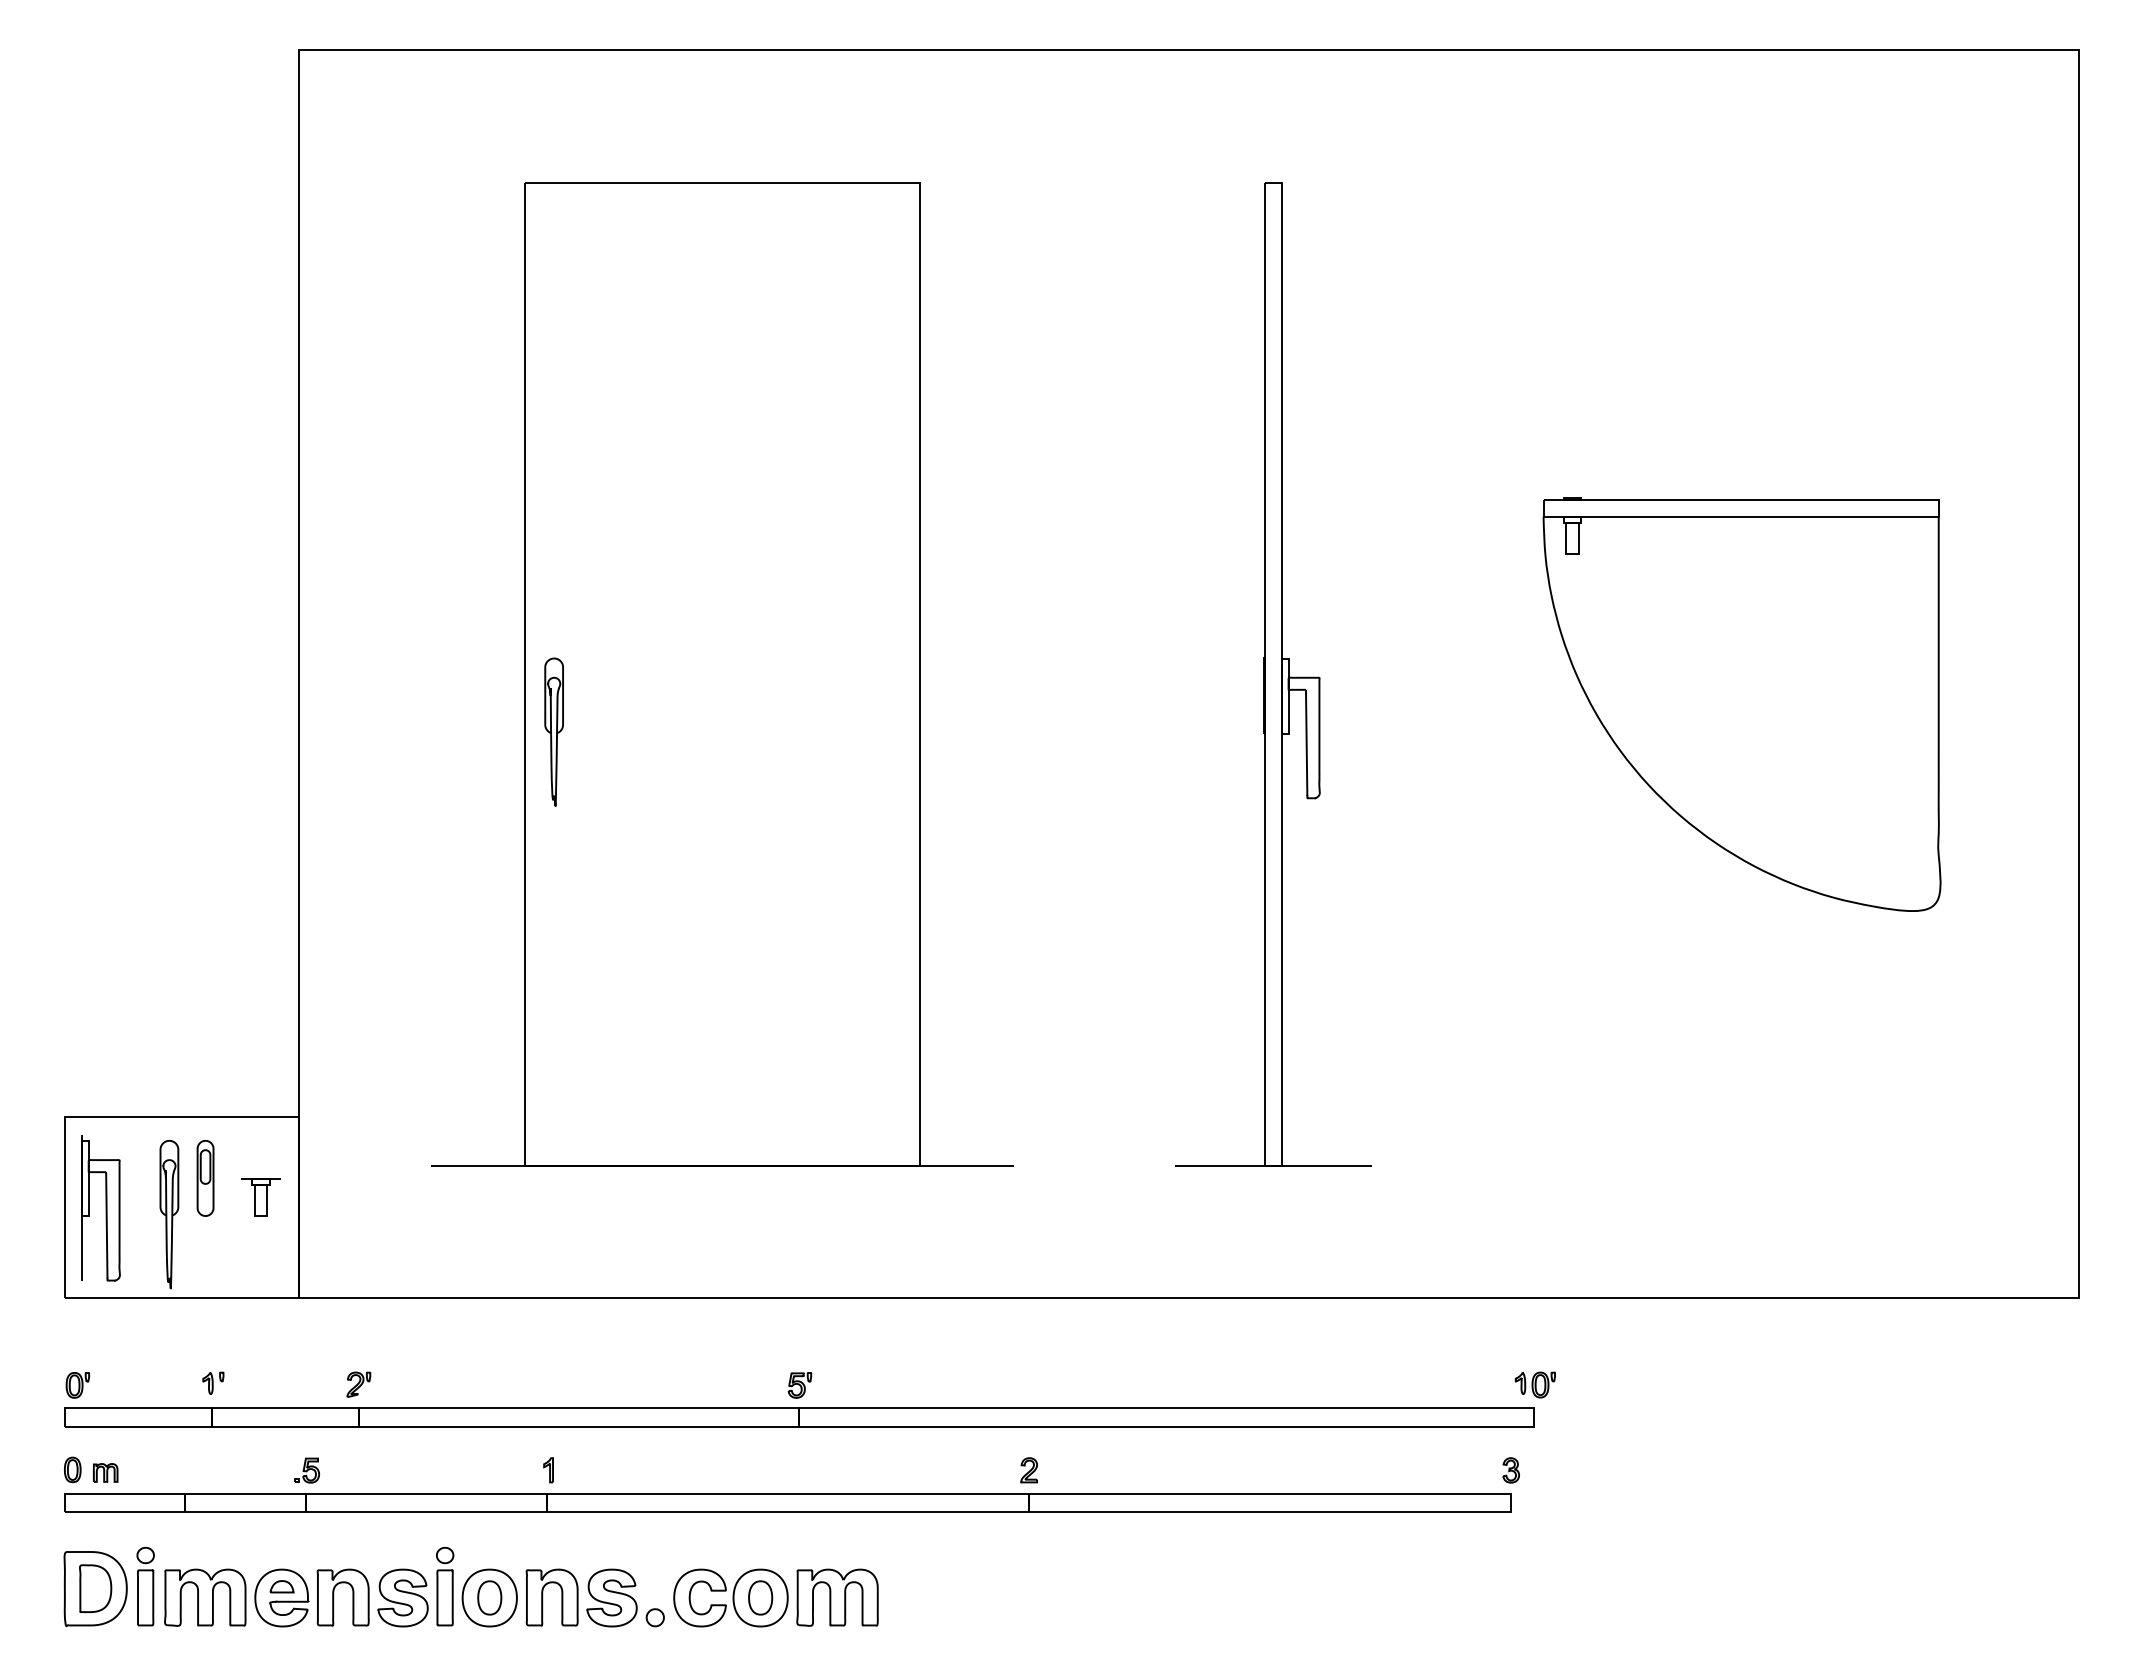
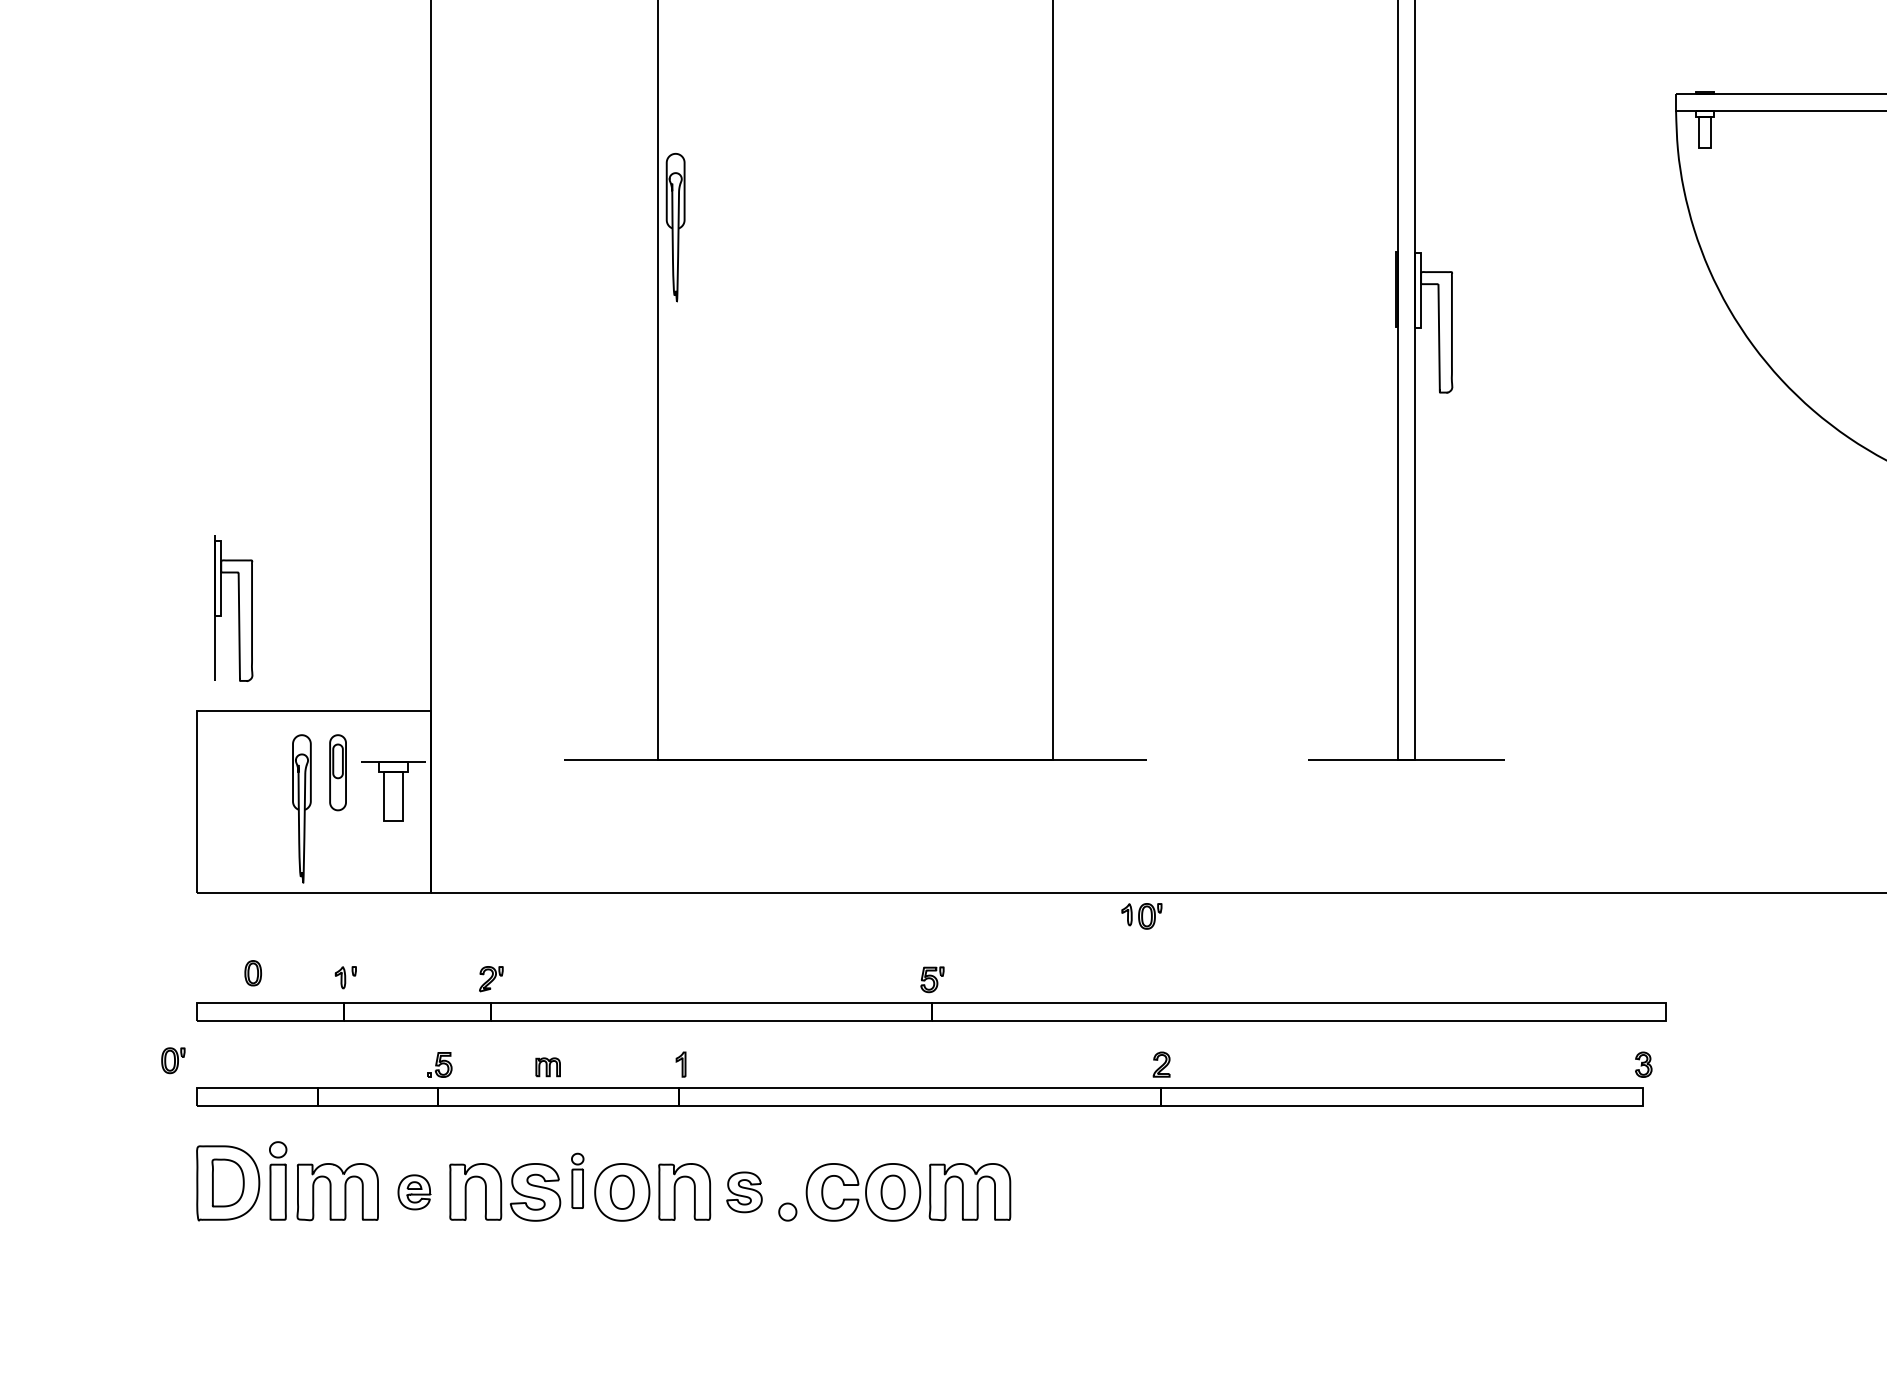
part: (553, 731) -> (675, 226), moved
part: (260, 1197) -> (393, 791), size x1.6
part: (100, 1208) -> (233, 608), moved
part: (1534, 1384) -> (1141, 915), moved
part: (77, 1385) -> (173, 1060), moved
part: (72, 1469) -> (253, 972), moved
part: (105, 1472) -> (548, 1066), moved
part: (445, 1586) -> (578, 1180), size x0.7
part: (281, 1597) -> (414, 1191), size x0.6
part: (611, 1597) -> (744, 1191), size x0.7

